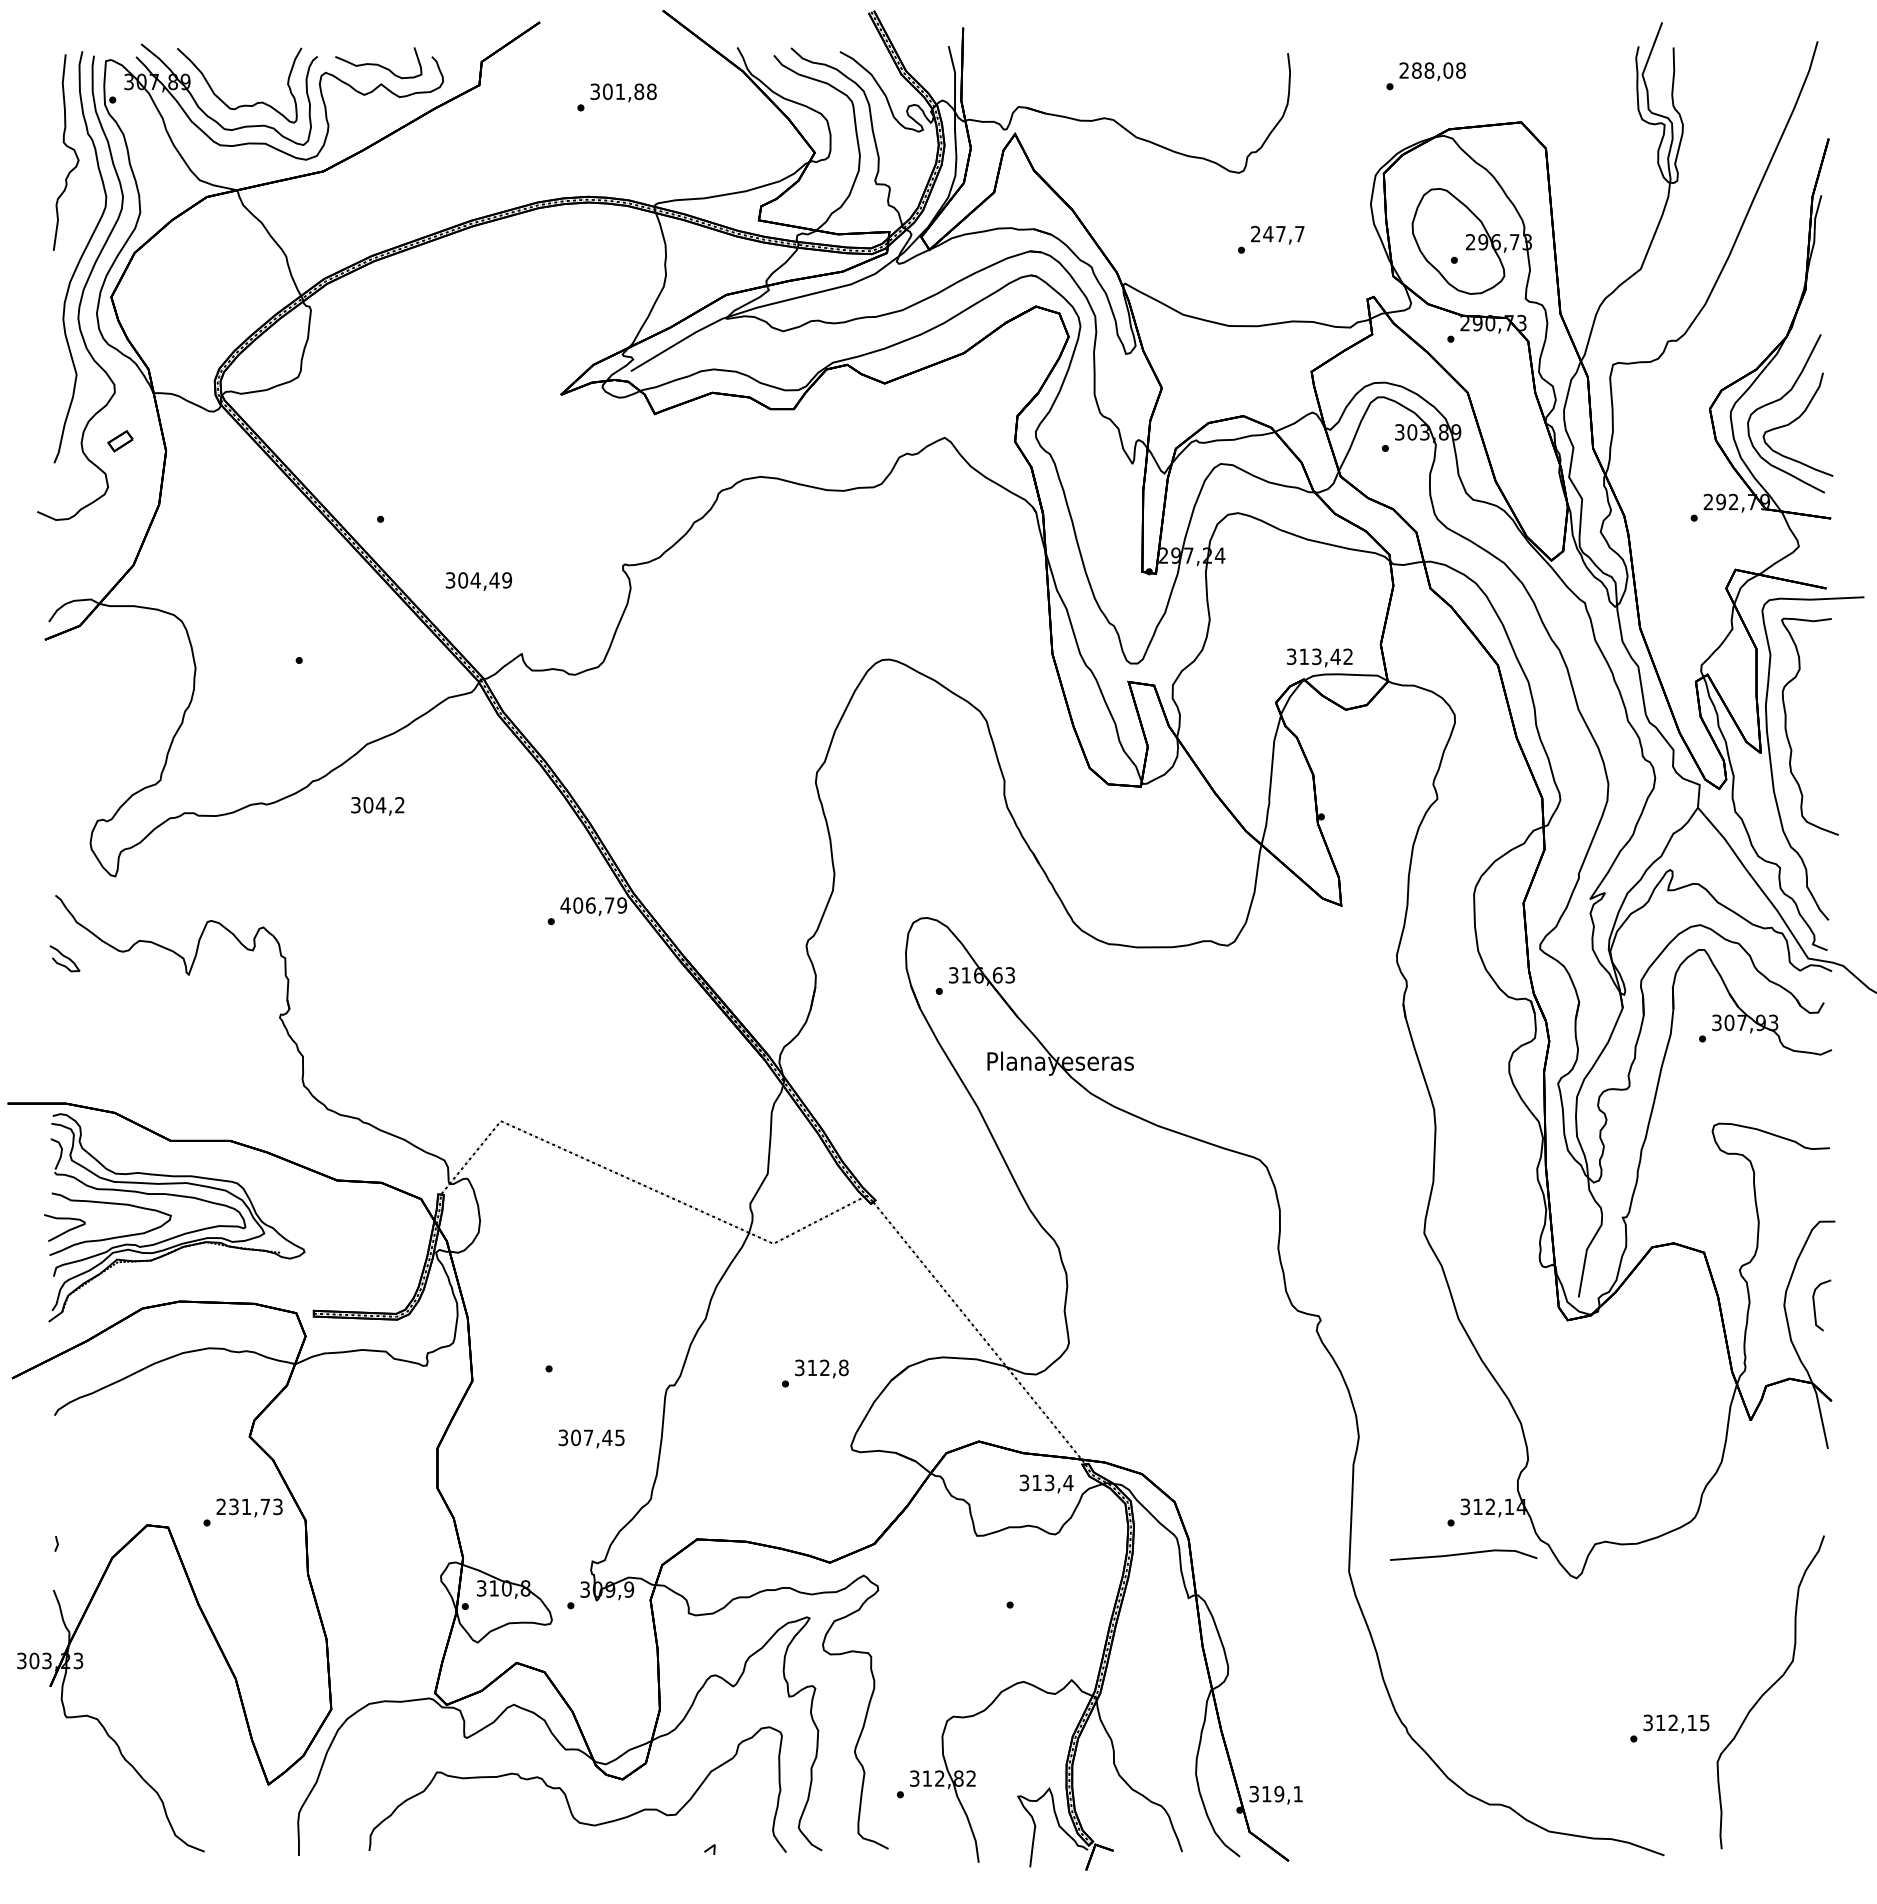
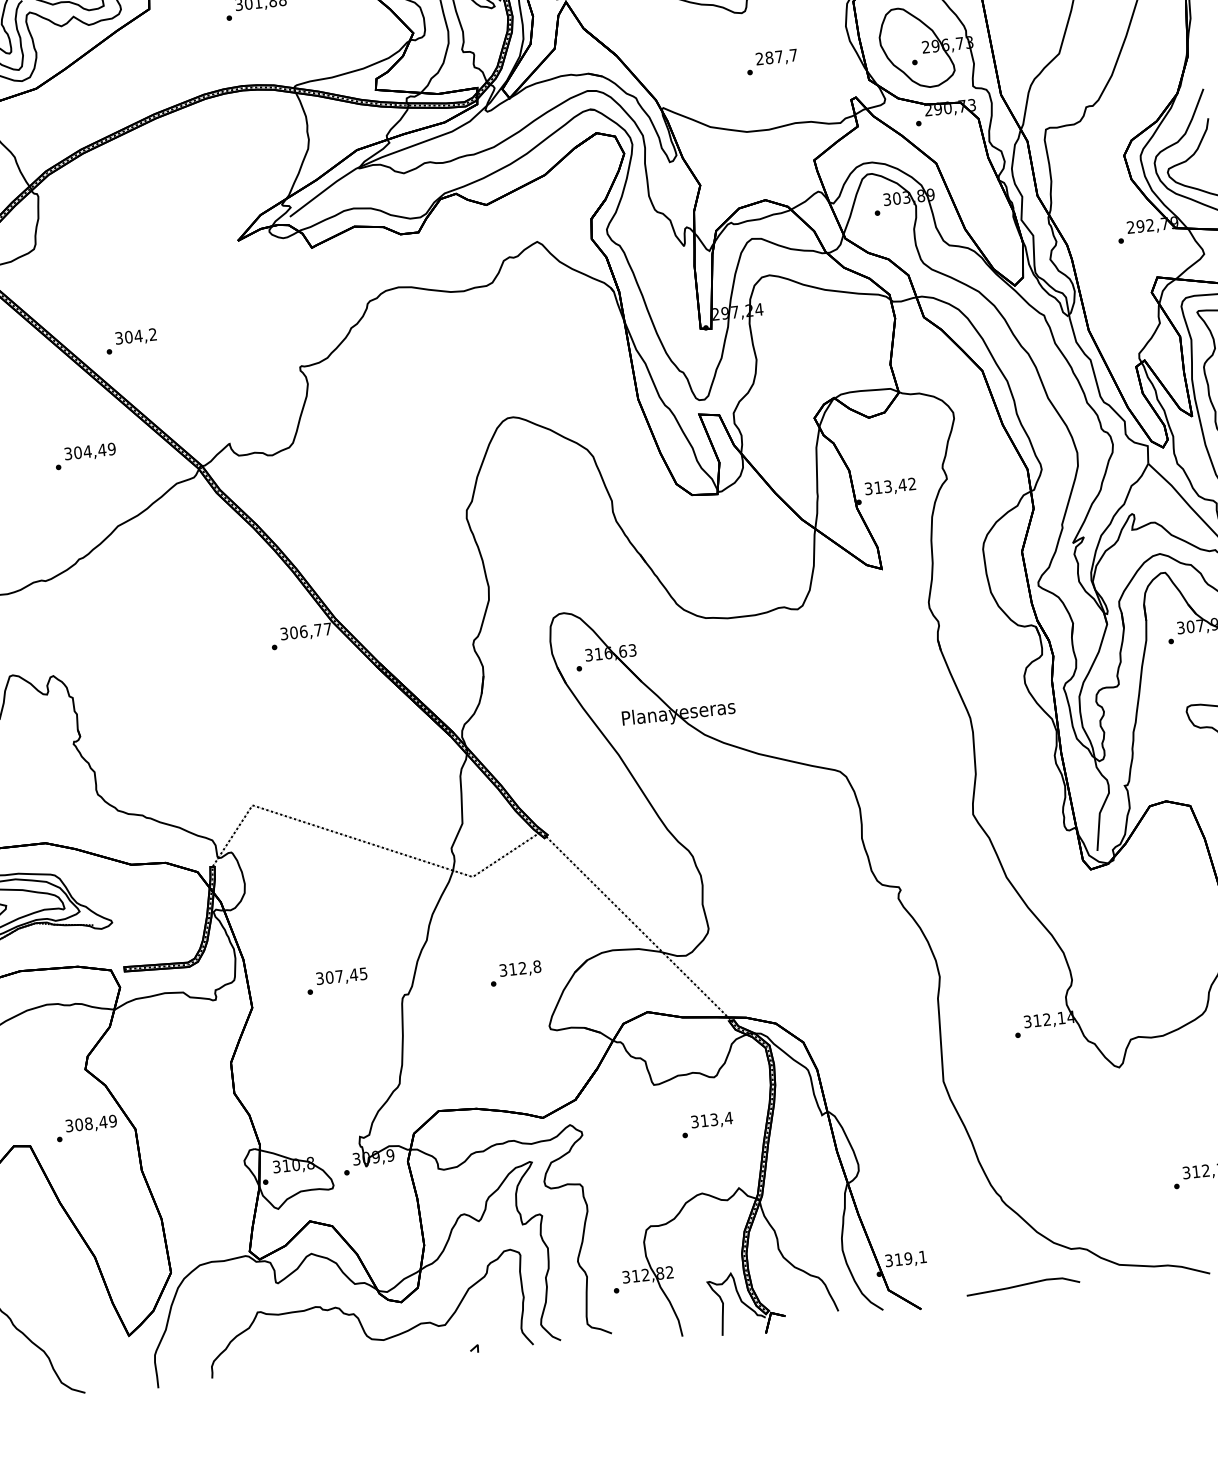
text: (1268, 233) -> (769, 57), 247,7 -> 287,7
text: (478, 581) -> (89, 452), moved
text: (1319, 657) -> (890, 486), moved
text: (377, 806) -> (135, 337), moved
text: (593, 905) -> (305, 631), 406,79 -> 306,77
text: (591, 1438) -> (341, 976), moved
text: (1046, 1483) -> (711, 1120), moved
text: (249, 1506) -> (91, 1123), 231,73 -> 308,49
line: (1463, 1554) -> (1022, 1285), moved

